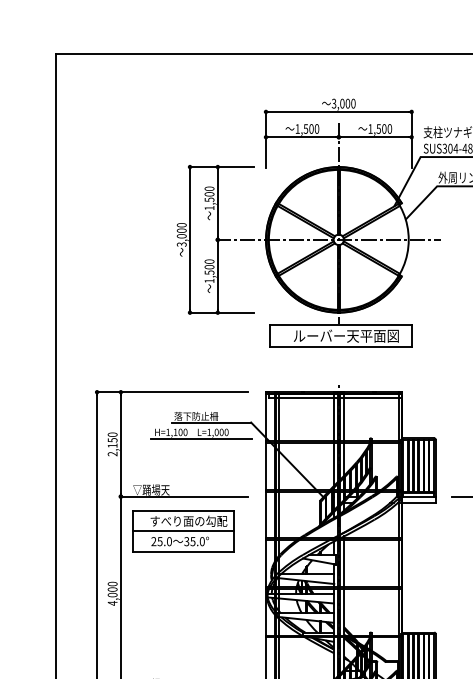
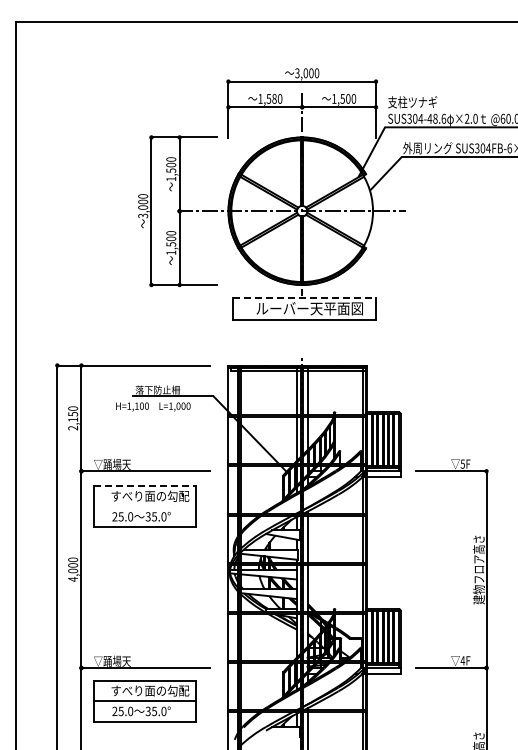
text: (311, 129) -> (274, 99), 1,500 -> 1,580
line: (341, 325) -> (304, 297), solid -> dashed
line: (200, 438) -> (162, 412), removed
line: (184, 511) -> (145, 486), solid -> dashed
line: (183, 530) -> (144, 505), removed

